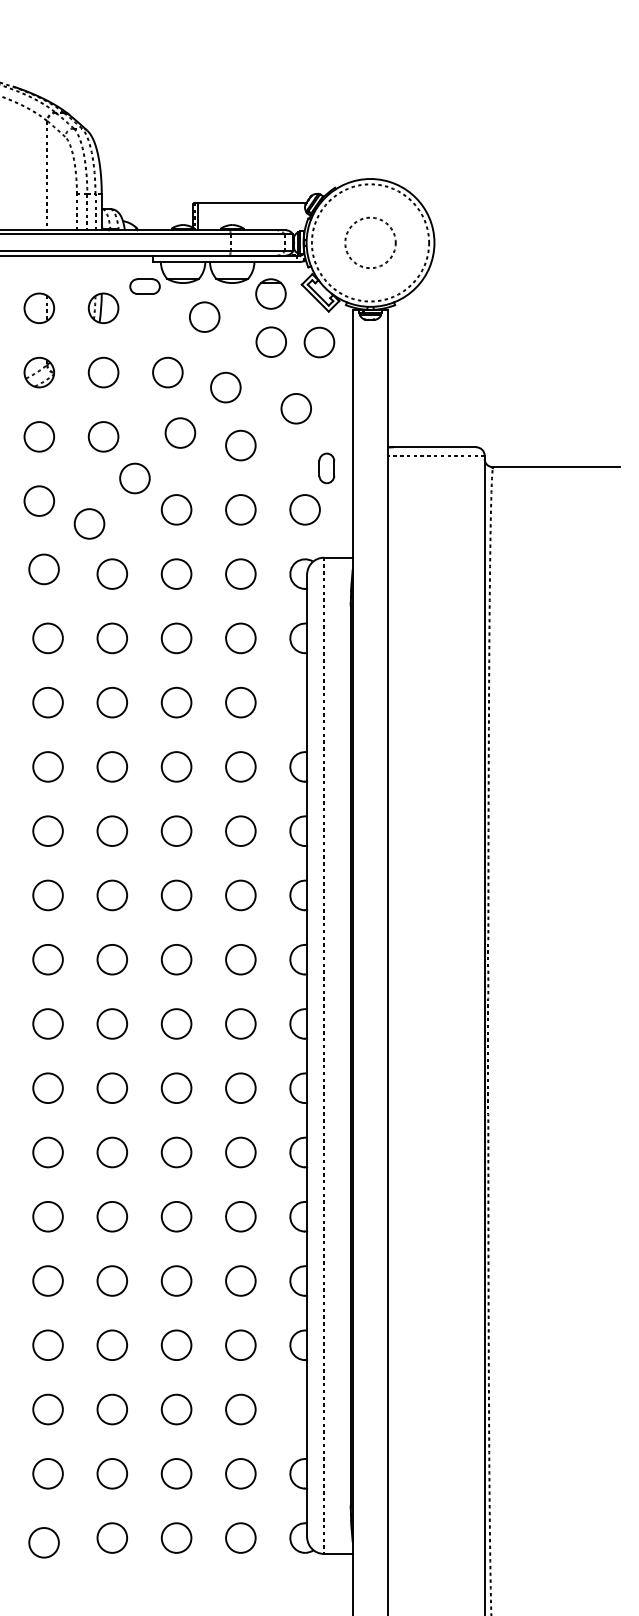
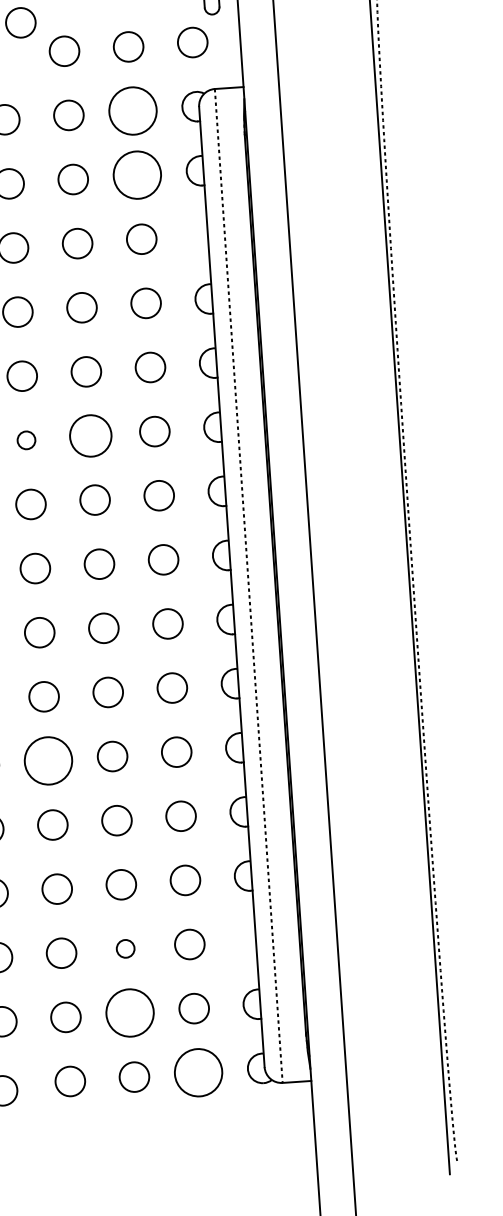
circle: (240, 573) -> (132, 110), size x1.6
circle: (240, 638) -> (137, 175), size x1.6
circle: (111, 895) -> (25, 440), size x0.6
circle: (176, 895) -> (90, 436), size x1.4
circle: (112, 1216) -> (48, 760), size x1.6
circle: (176, 1409) -> (125, 948), size x0.6
circle: (176, 1473) -> (129, 1012), size x1.6
circle: (240, 1537) -> (198, 1072), size x1.6

